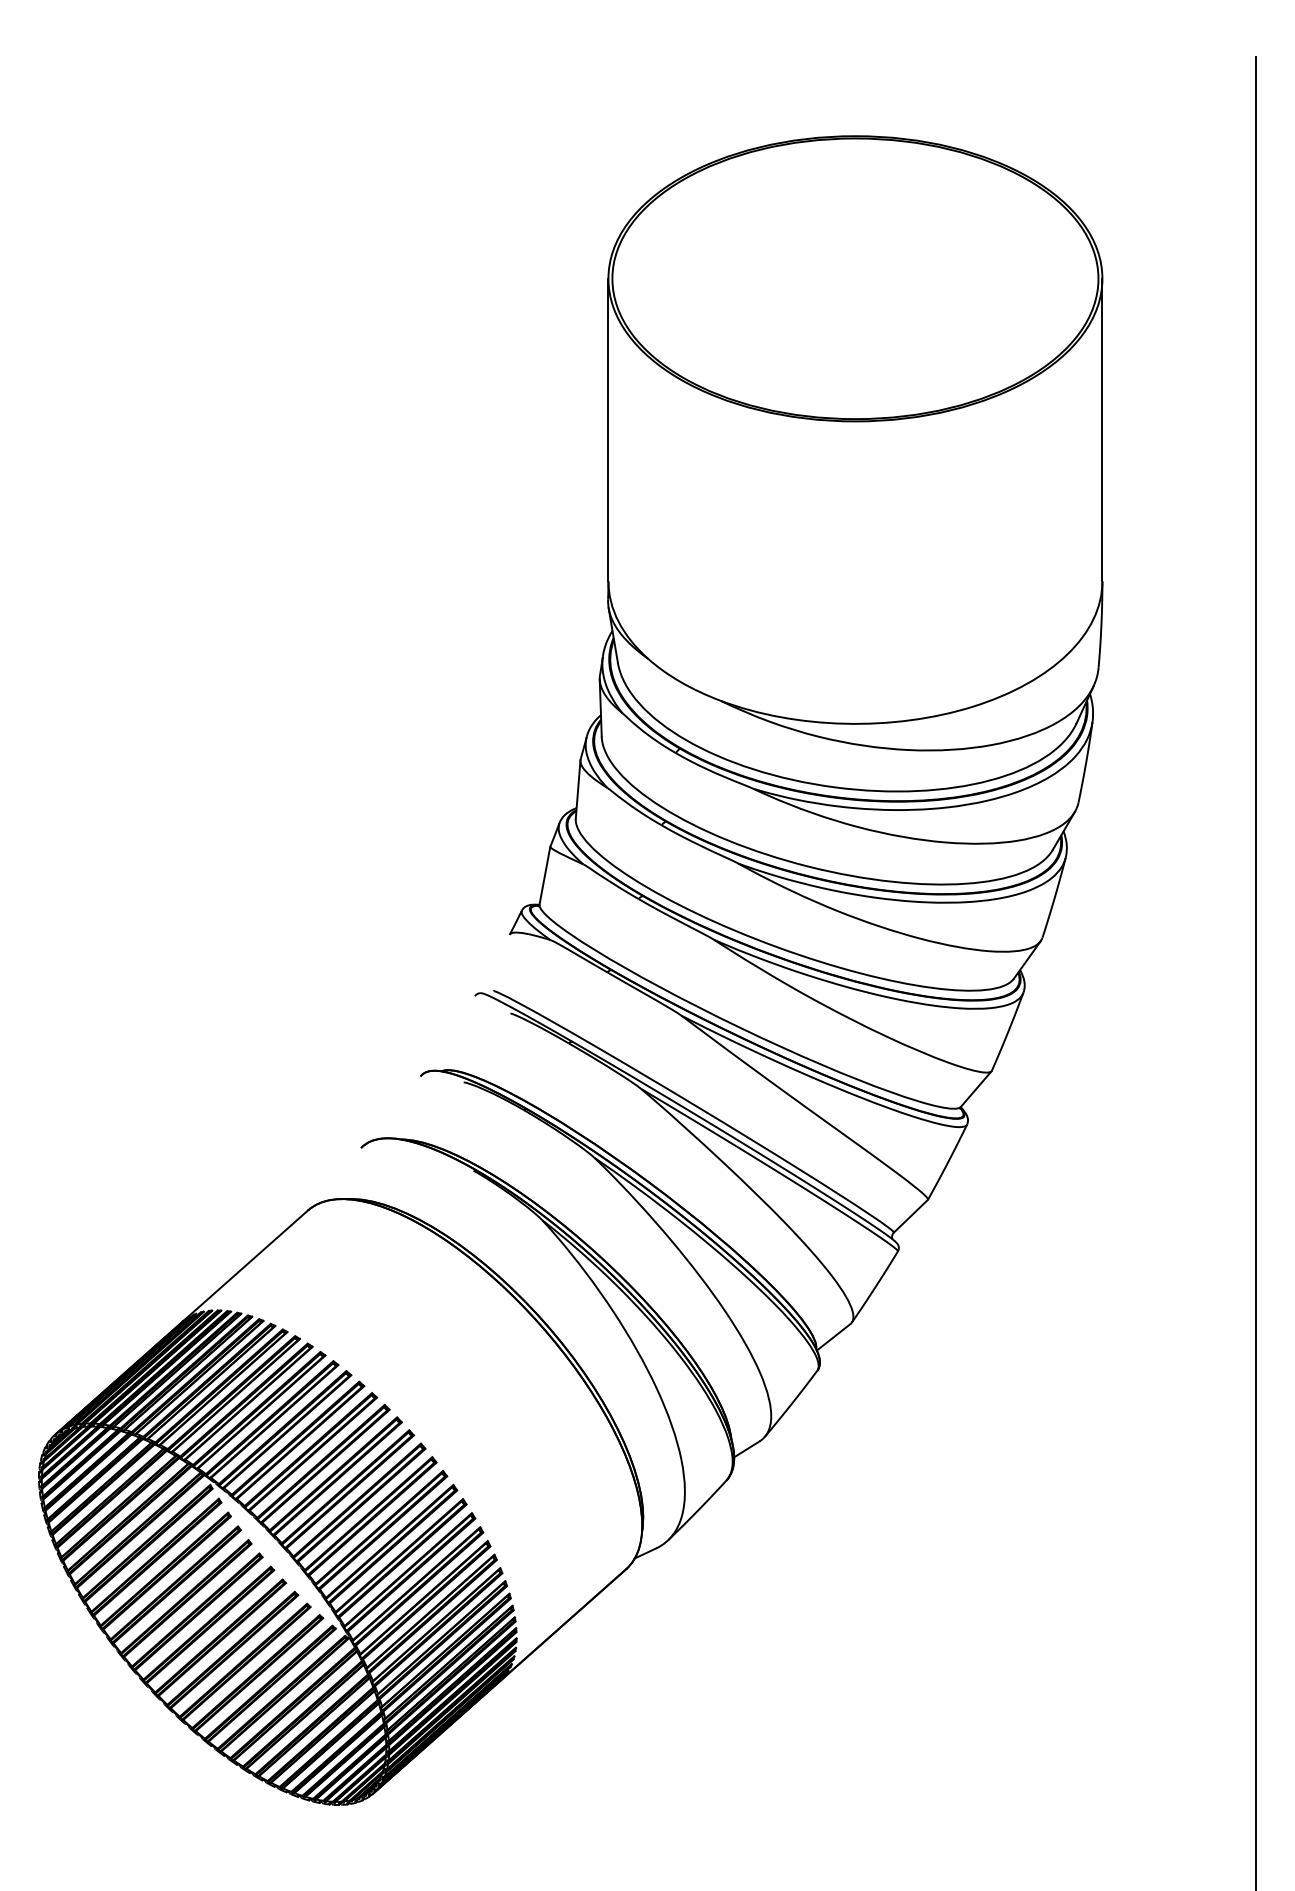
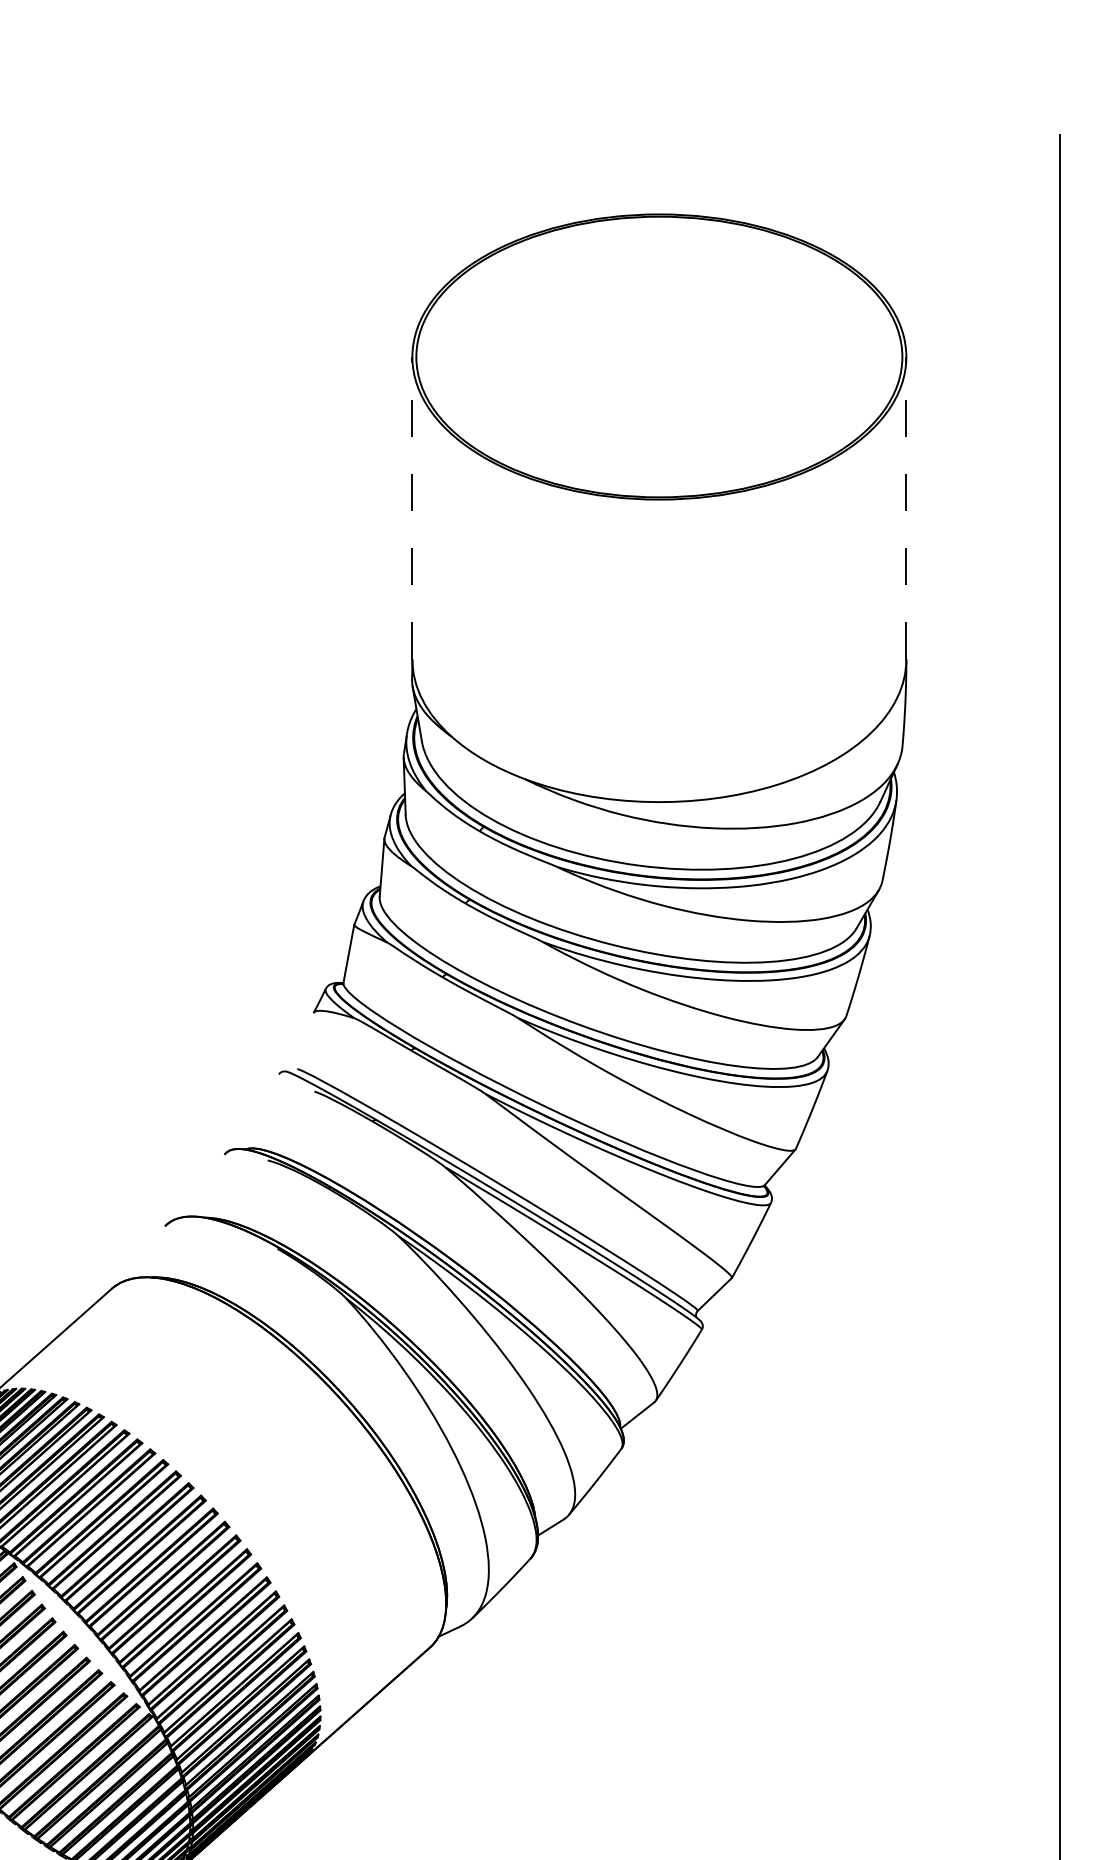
line: (608, 429) -> (412, 507), solid -> dashed
line: (1102, 429) -> (906, 507), solid -> dashed

